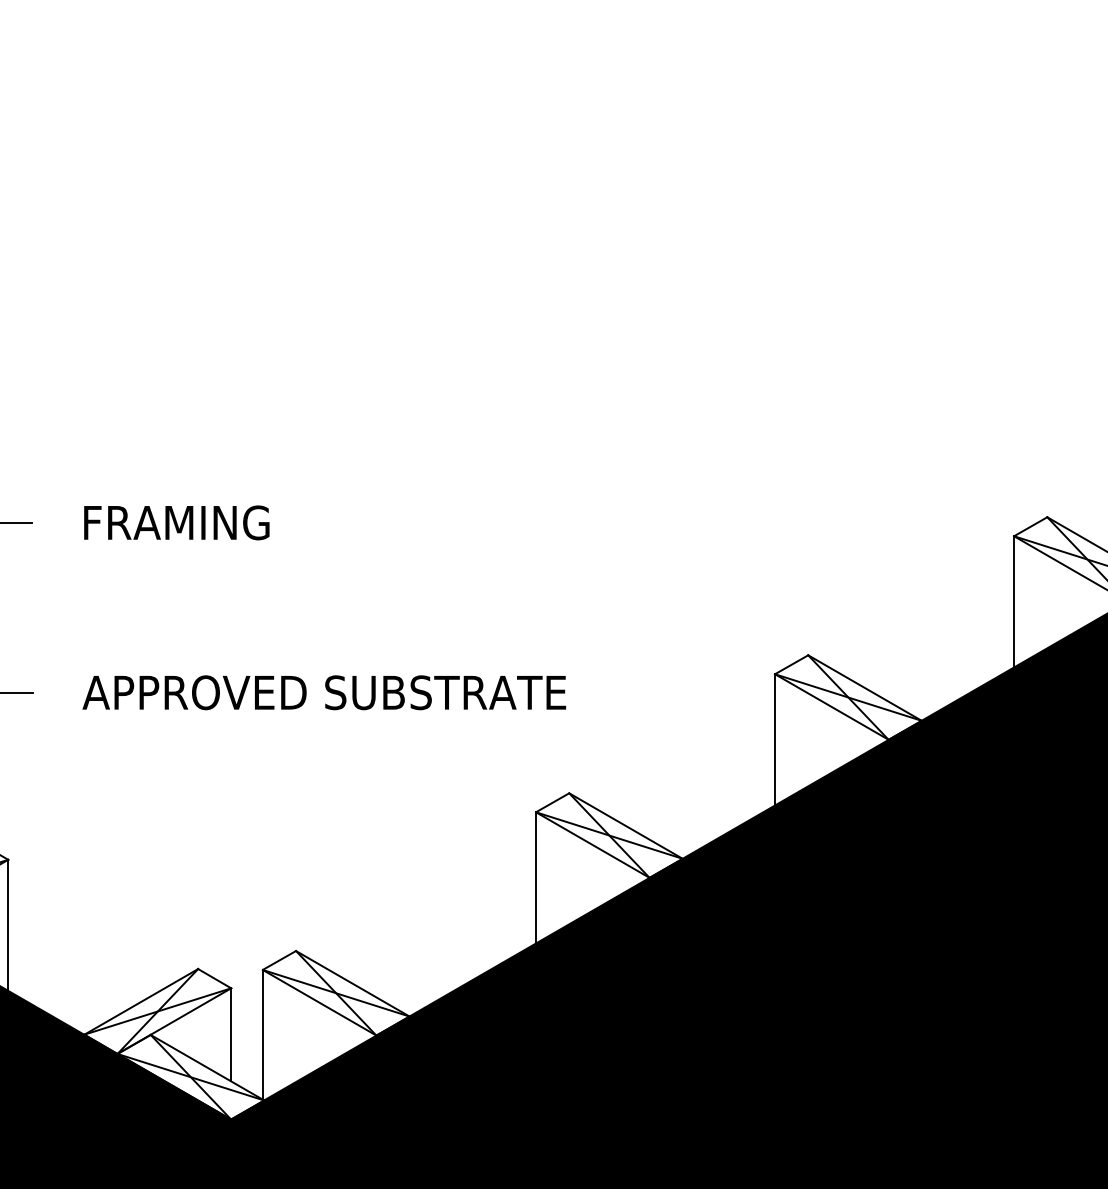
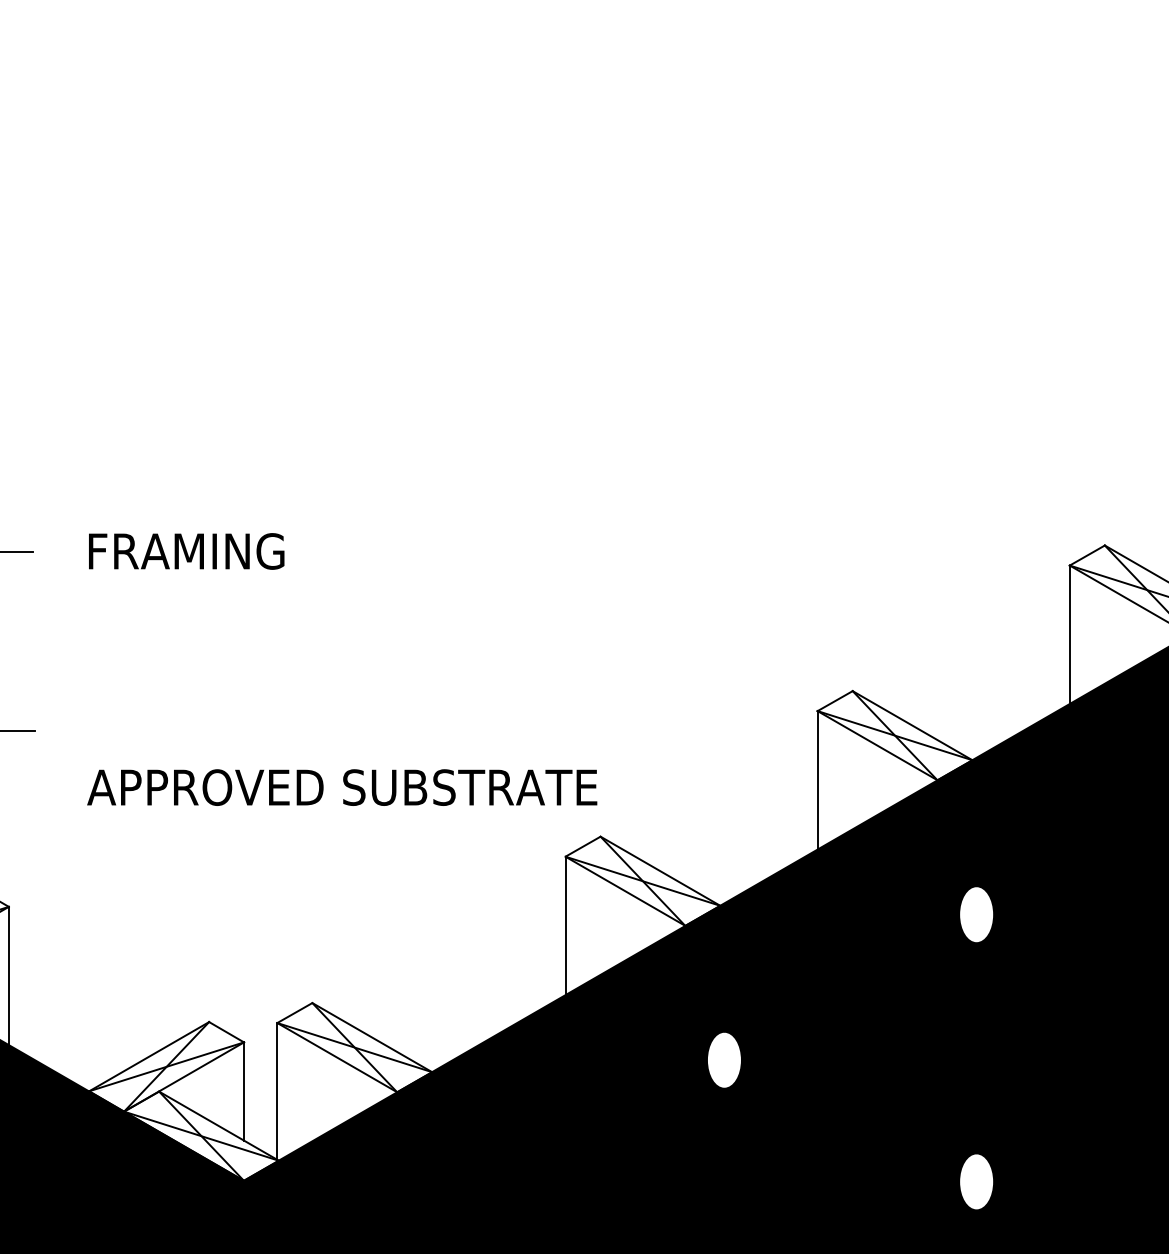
text: (324, 692) -> (342, 787), moved
fill: (925, 867) -> (976, 914), removed
fill: (686, 1005) -> (724, 1060), removed
fill: (925, 1120) -> (976, 1181), removed

